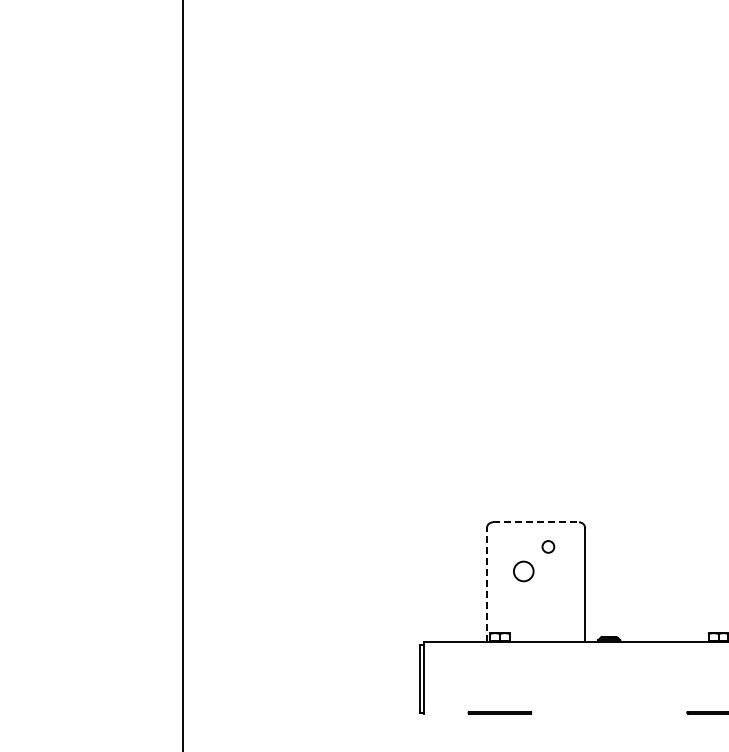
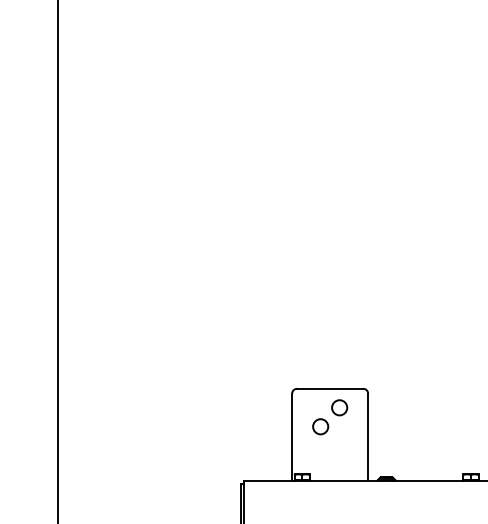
line: (536, 522) -> (330, 388), dashed -> solid
circle: (548, 546) -> (339, 407), size x1.67
line: (486, 585) -> (291, 437), dashed -> solid

